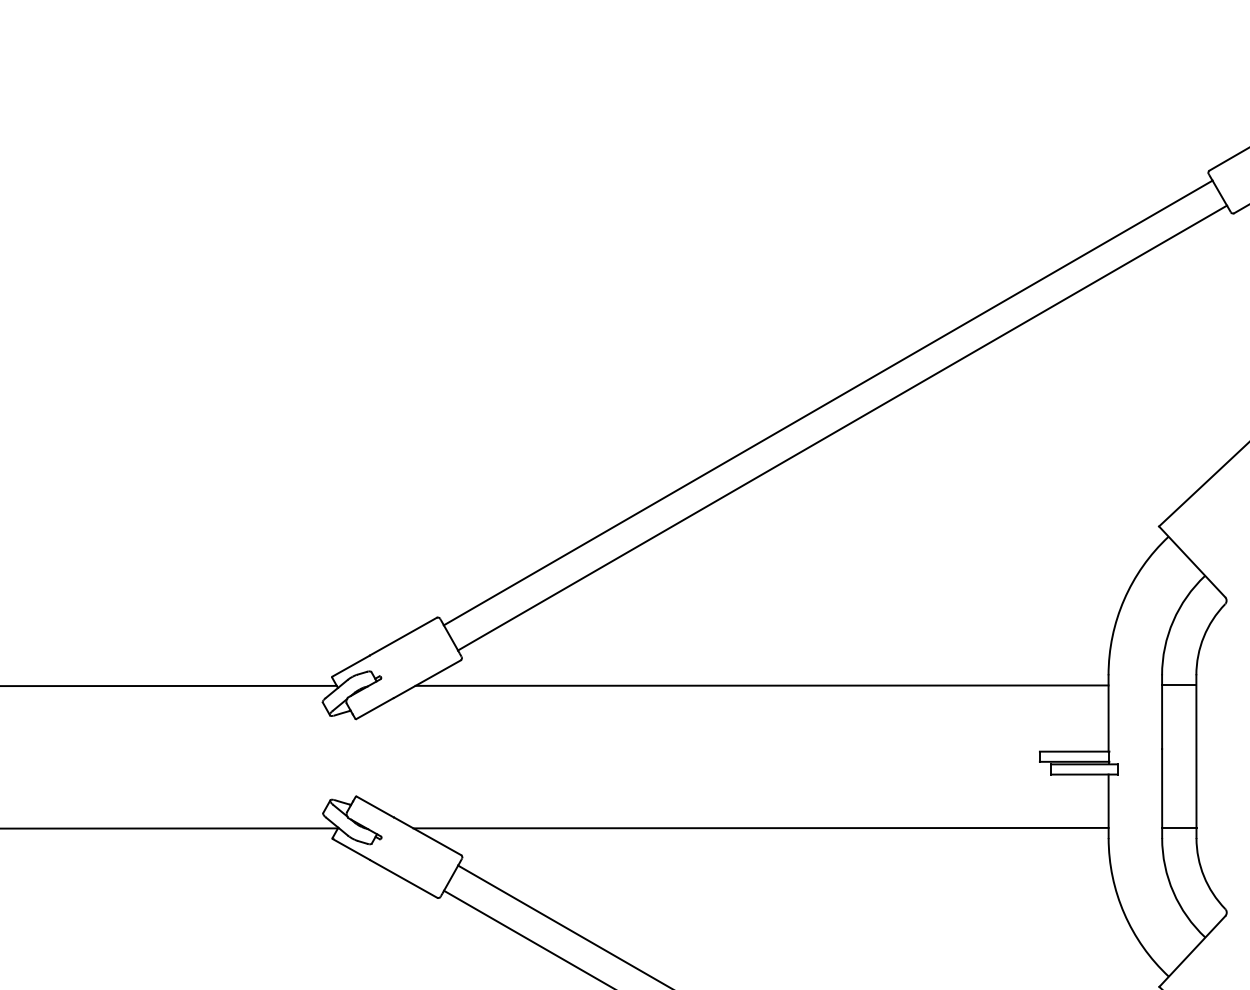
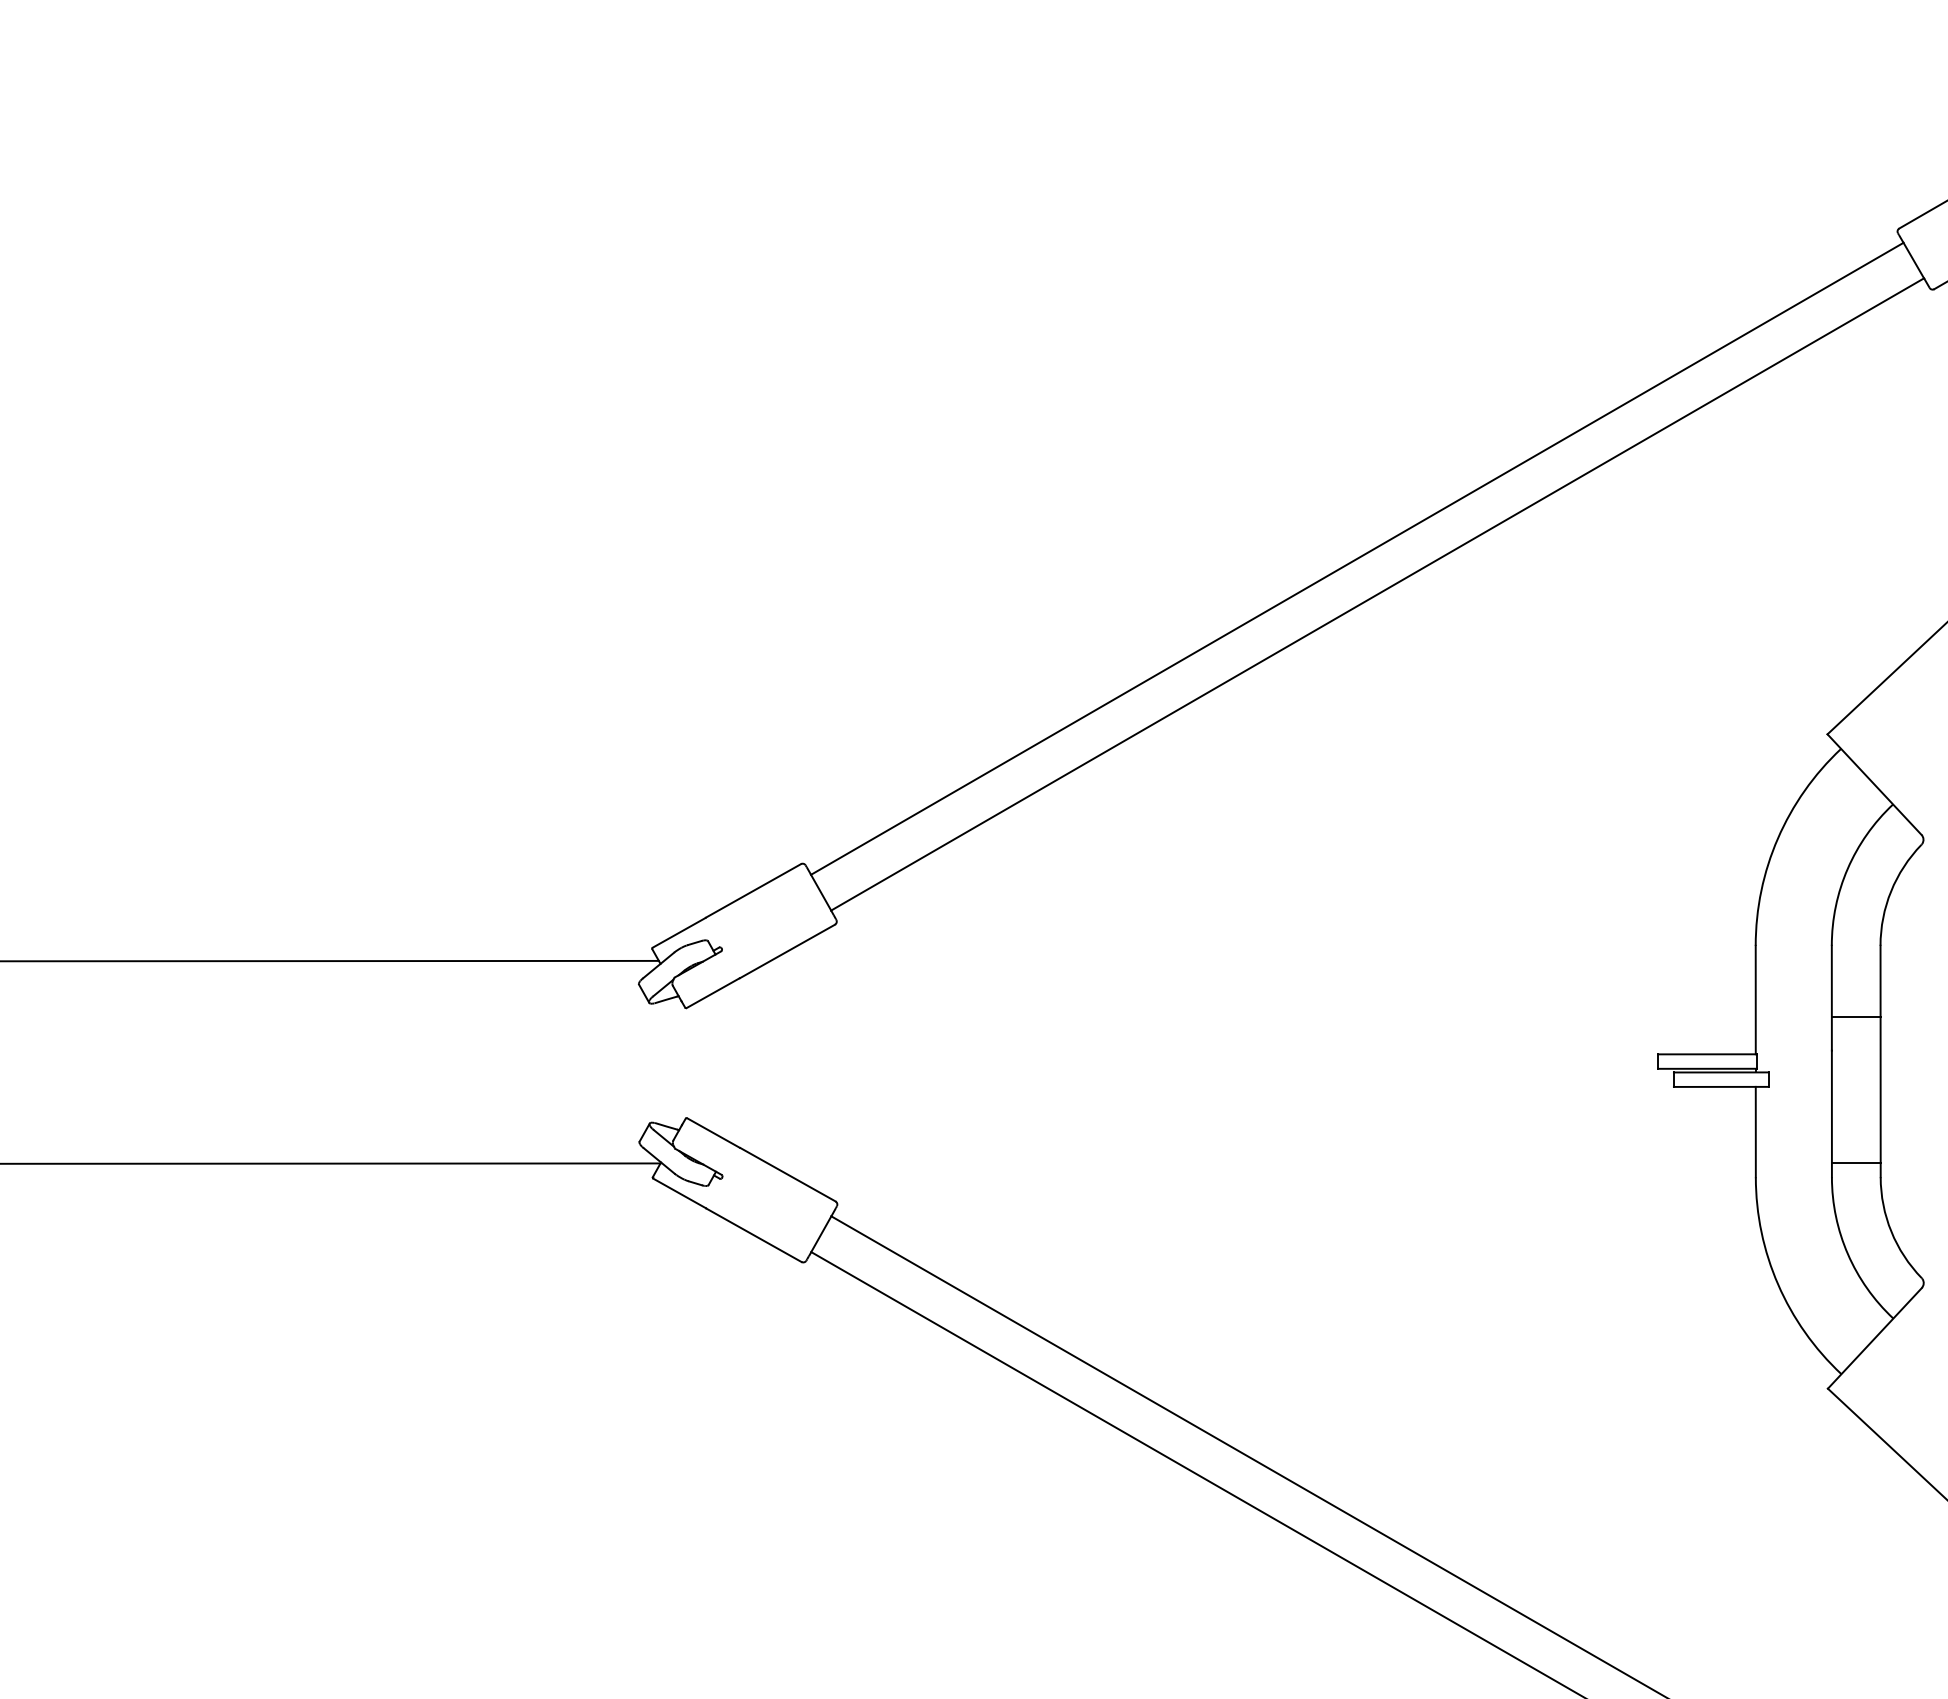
line: (761, 685) -> (1262, 960), removed
line: (1178, 685) -> (1855, 1017), moved
line: (760, 827) -> (1261, 1162), removed

